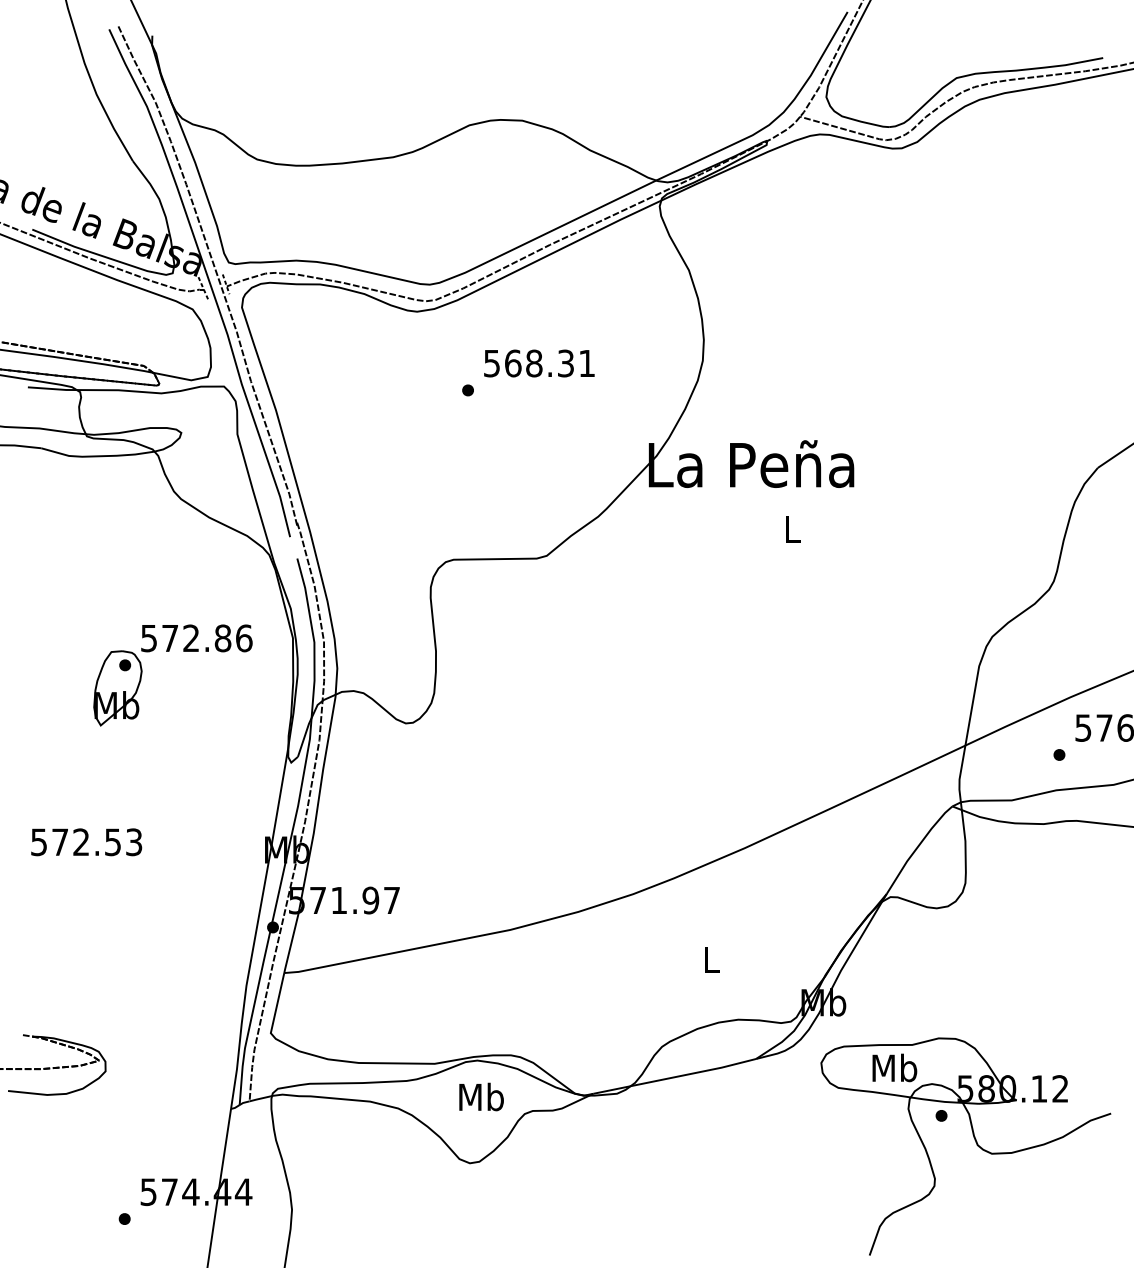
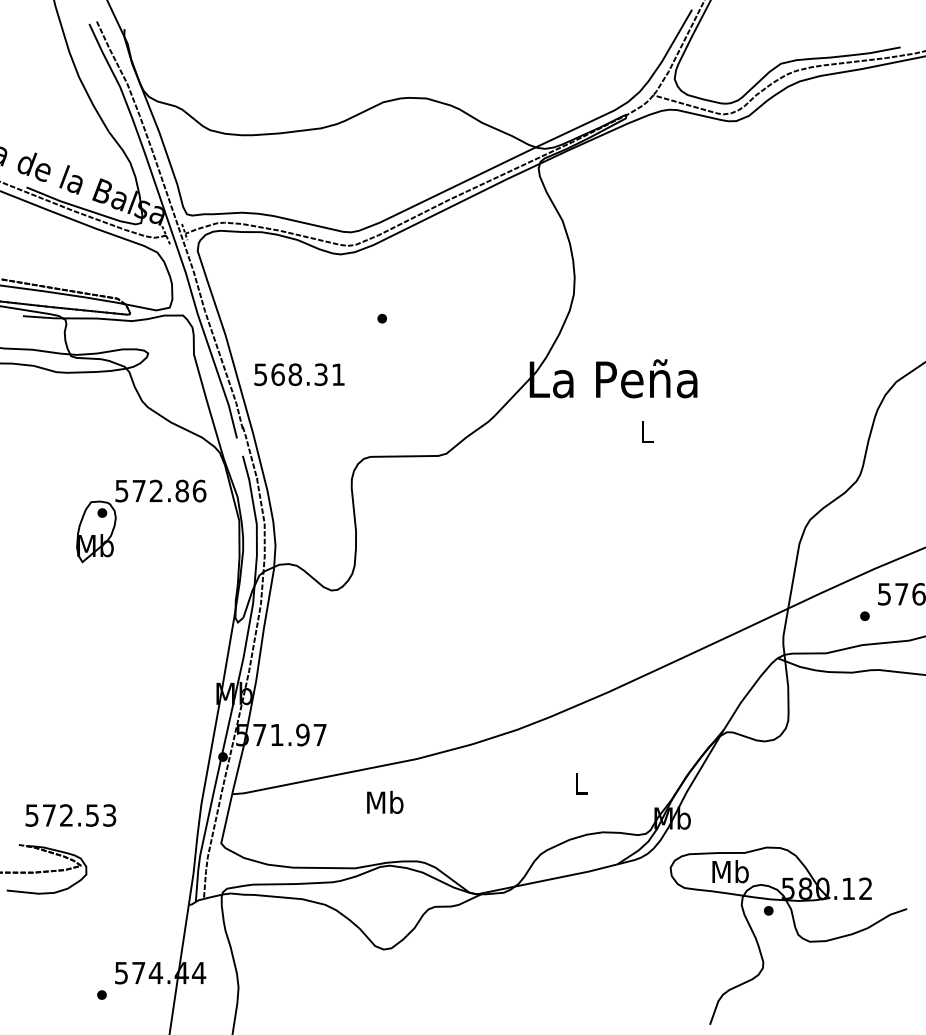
text: (539, 363) -> (299, 374), moved
part: (169, 651) -> (138, 501), moved
text: (86, 842) -> (70, 815), moved
text: (481, 1095) -> (385, 801), moved

